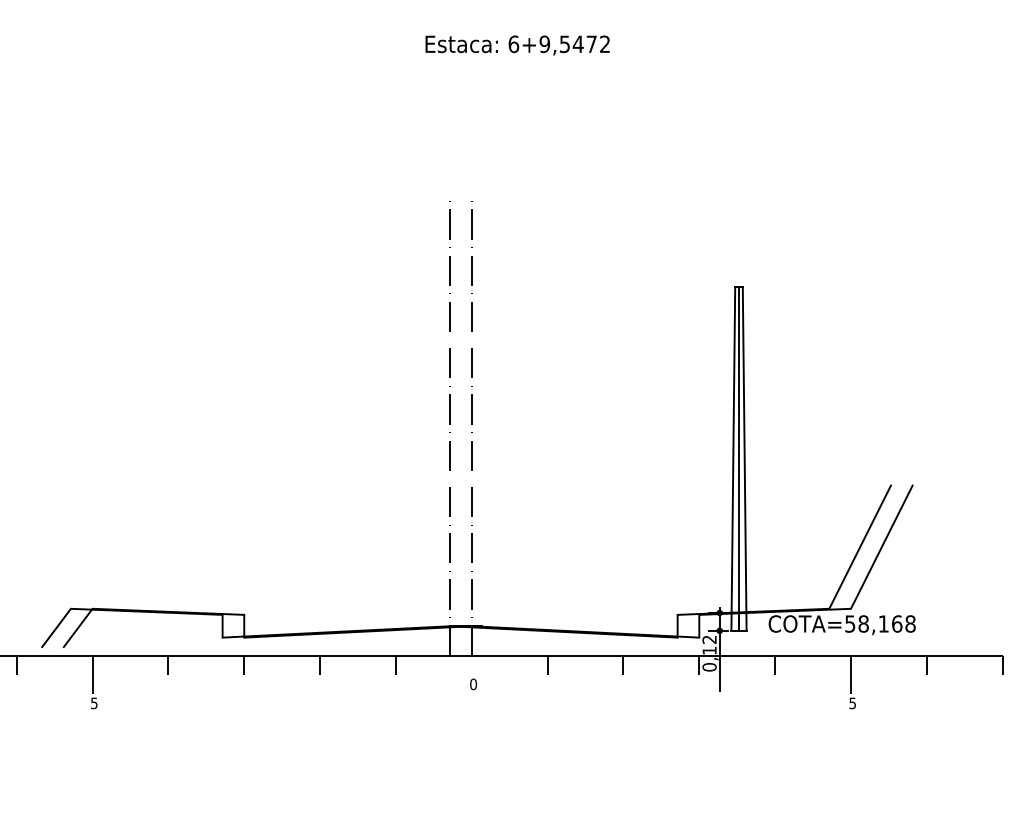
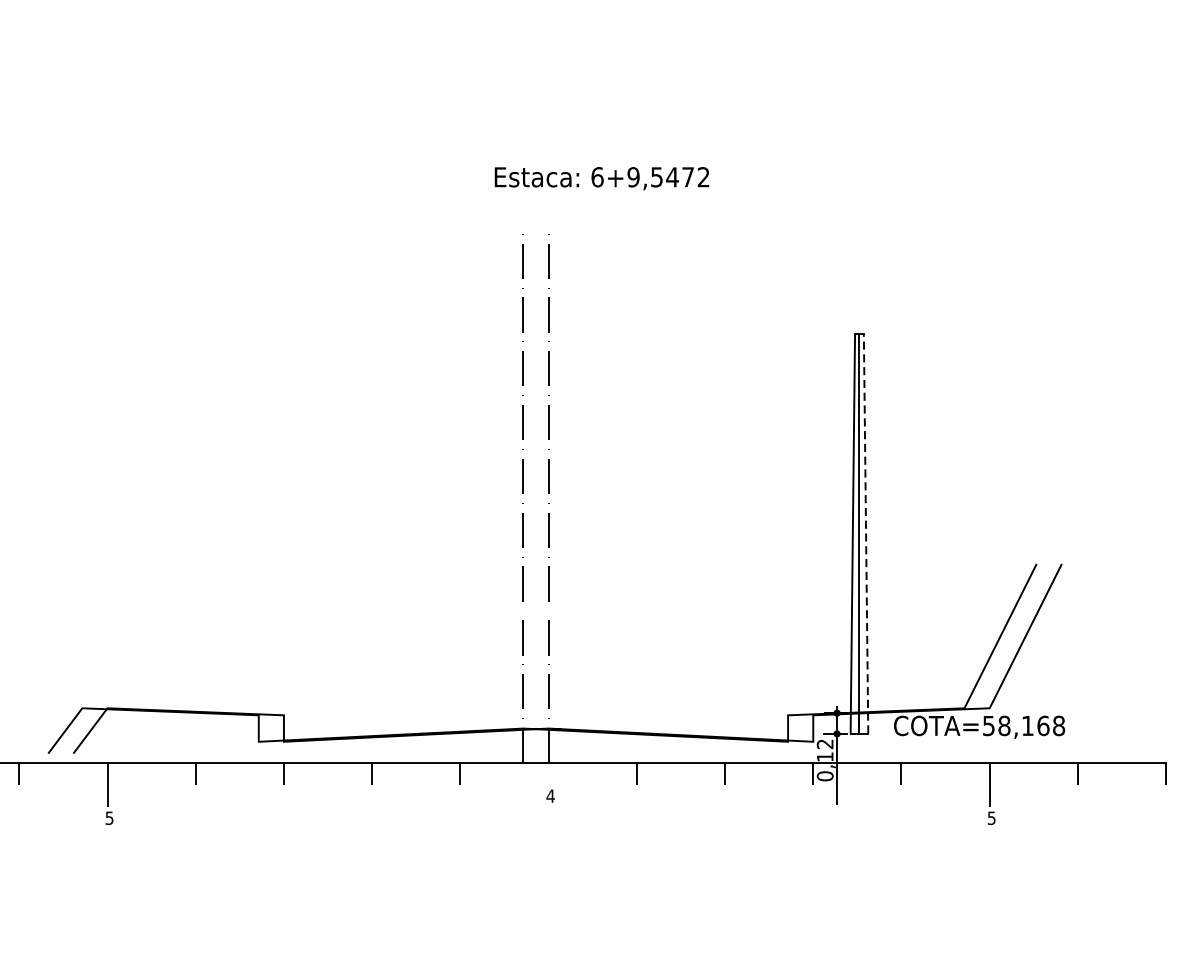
text: (517, 45) -> (601, 178), moved
line: (744, 458) -> (865, 533), solid -> dashed
text: (473, 684) -> (550, 796), 0 -> 4

